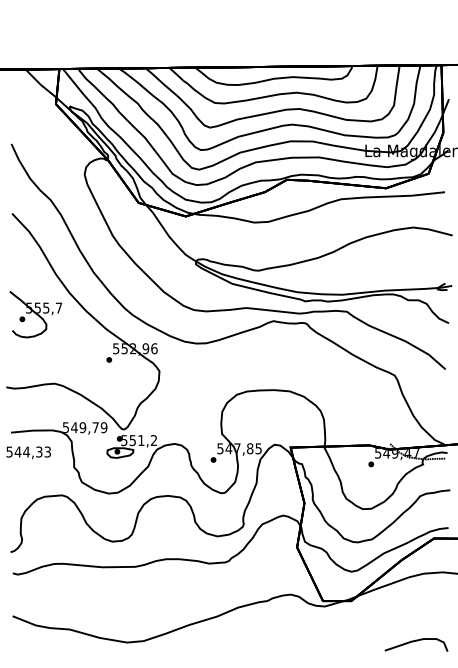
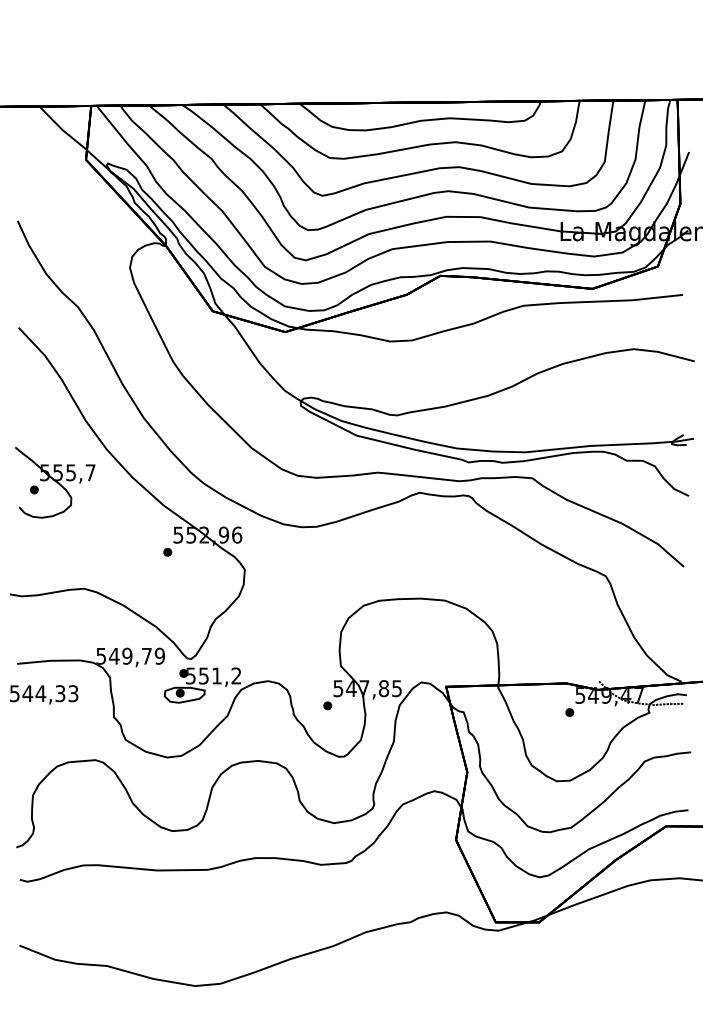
part: (416, 644) -> (639, 988), removed

